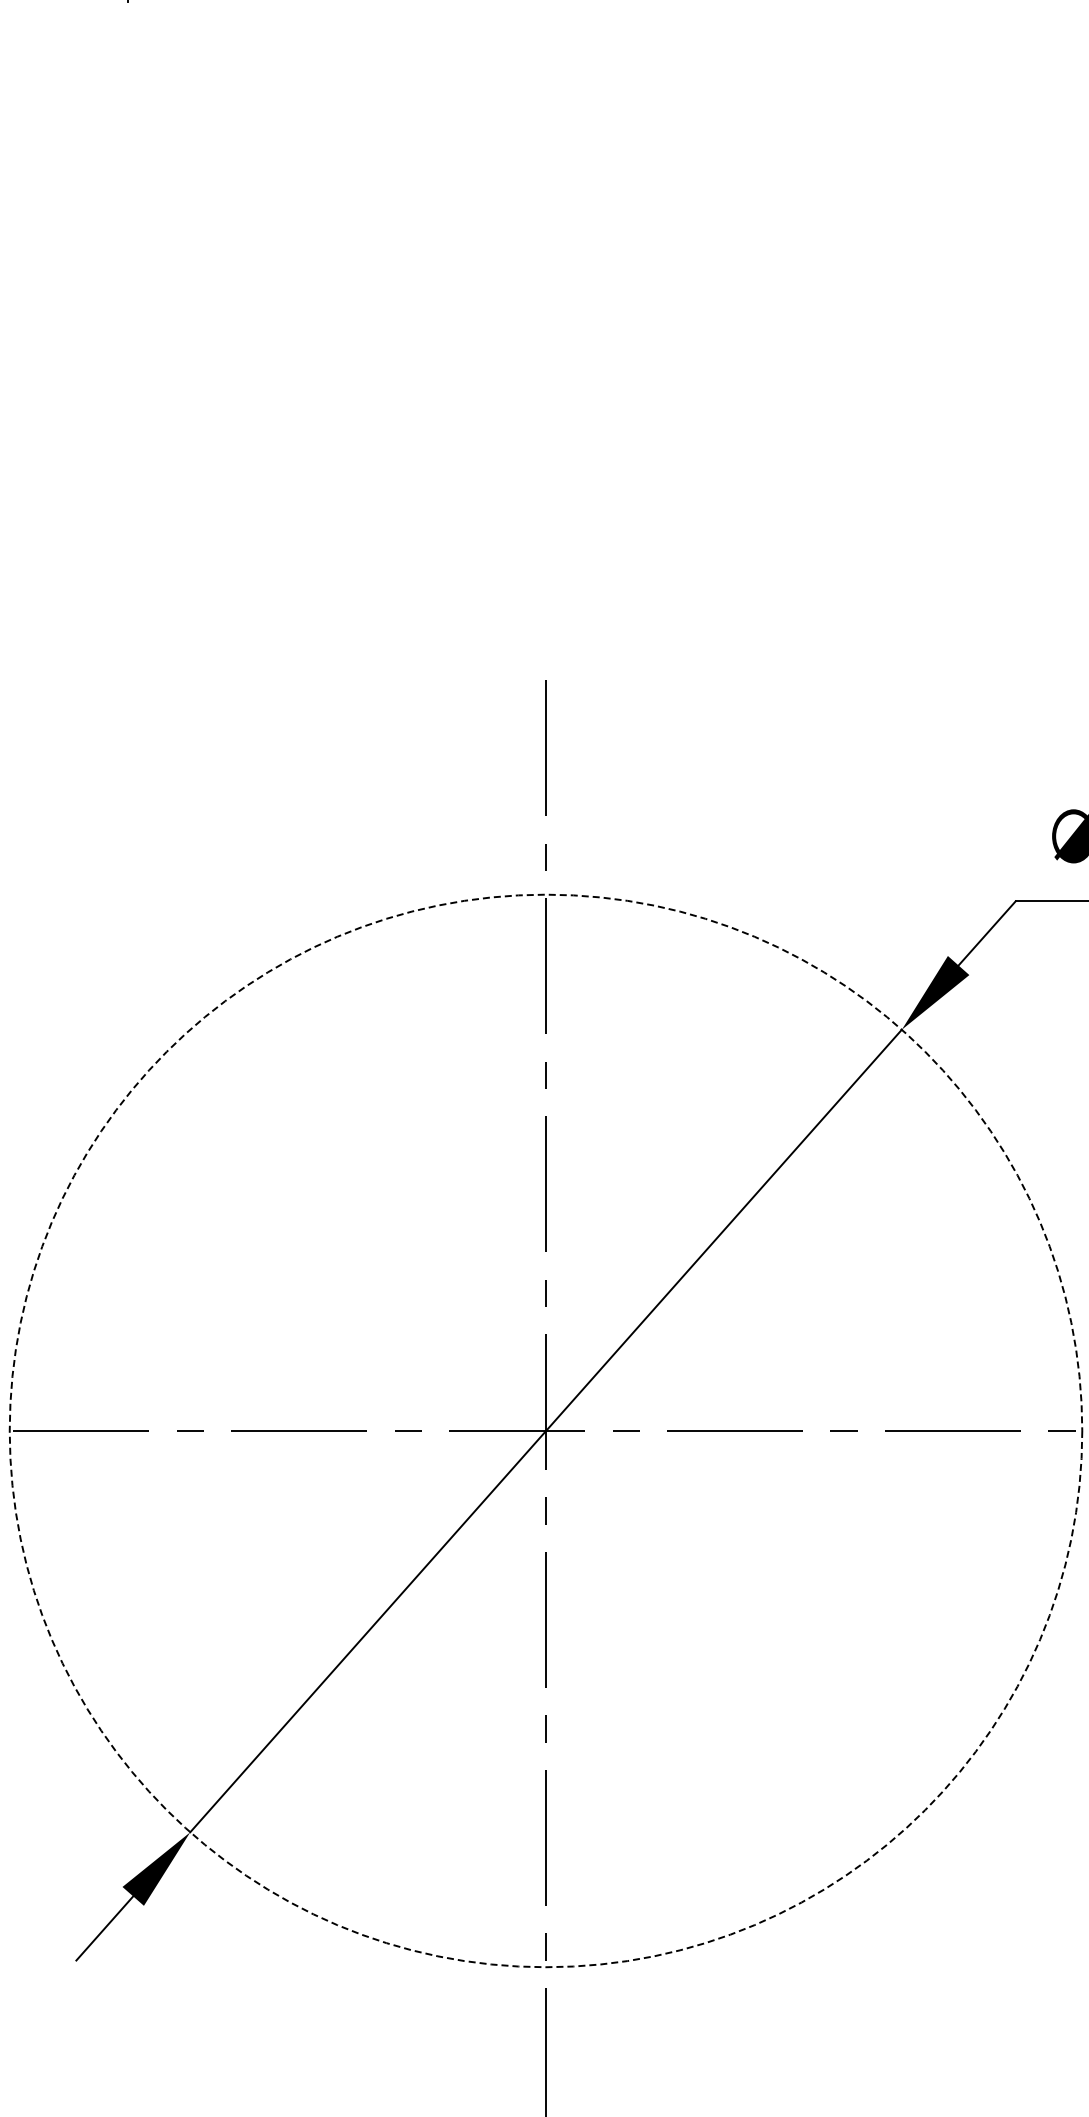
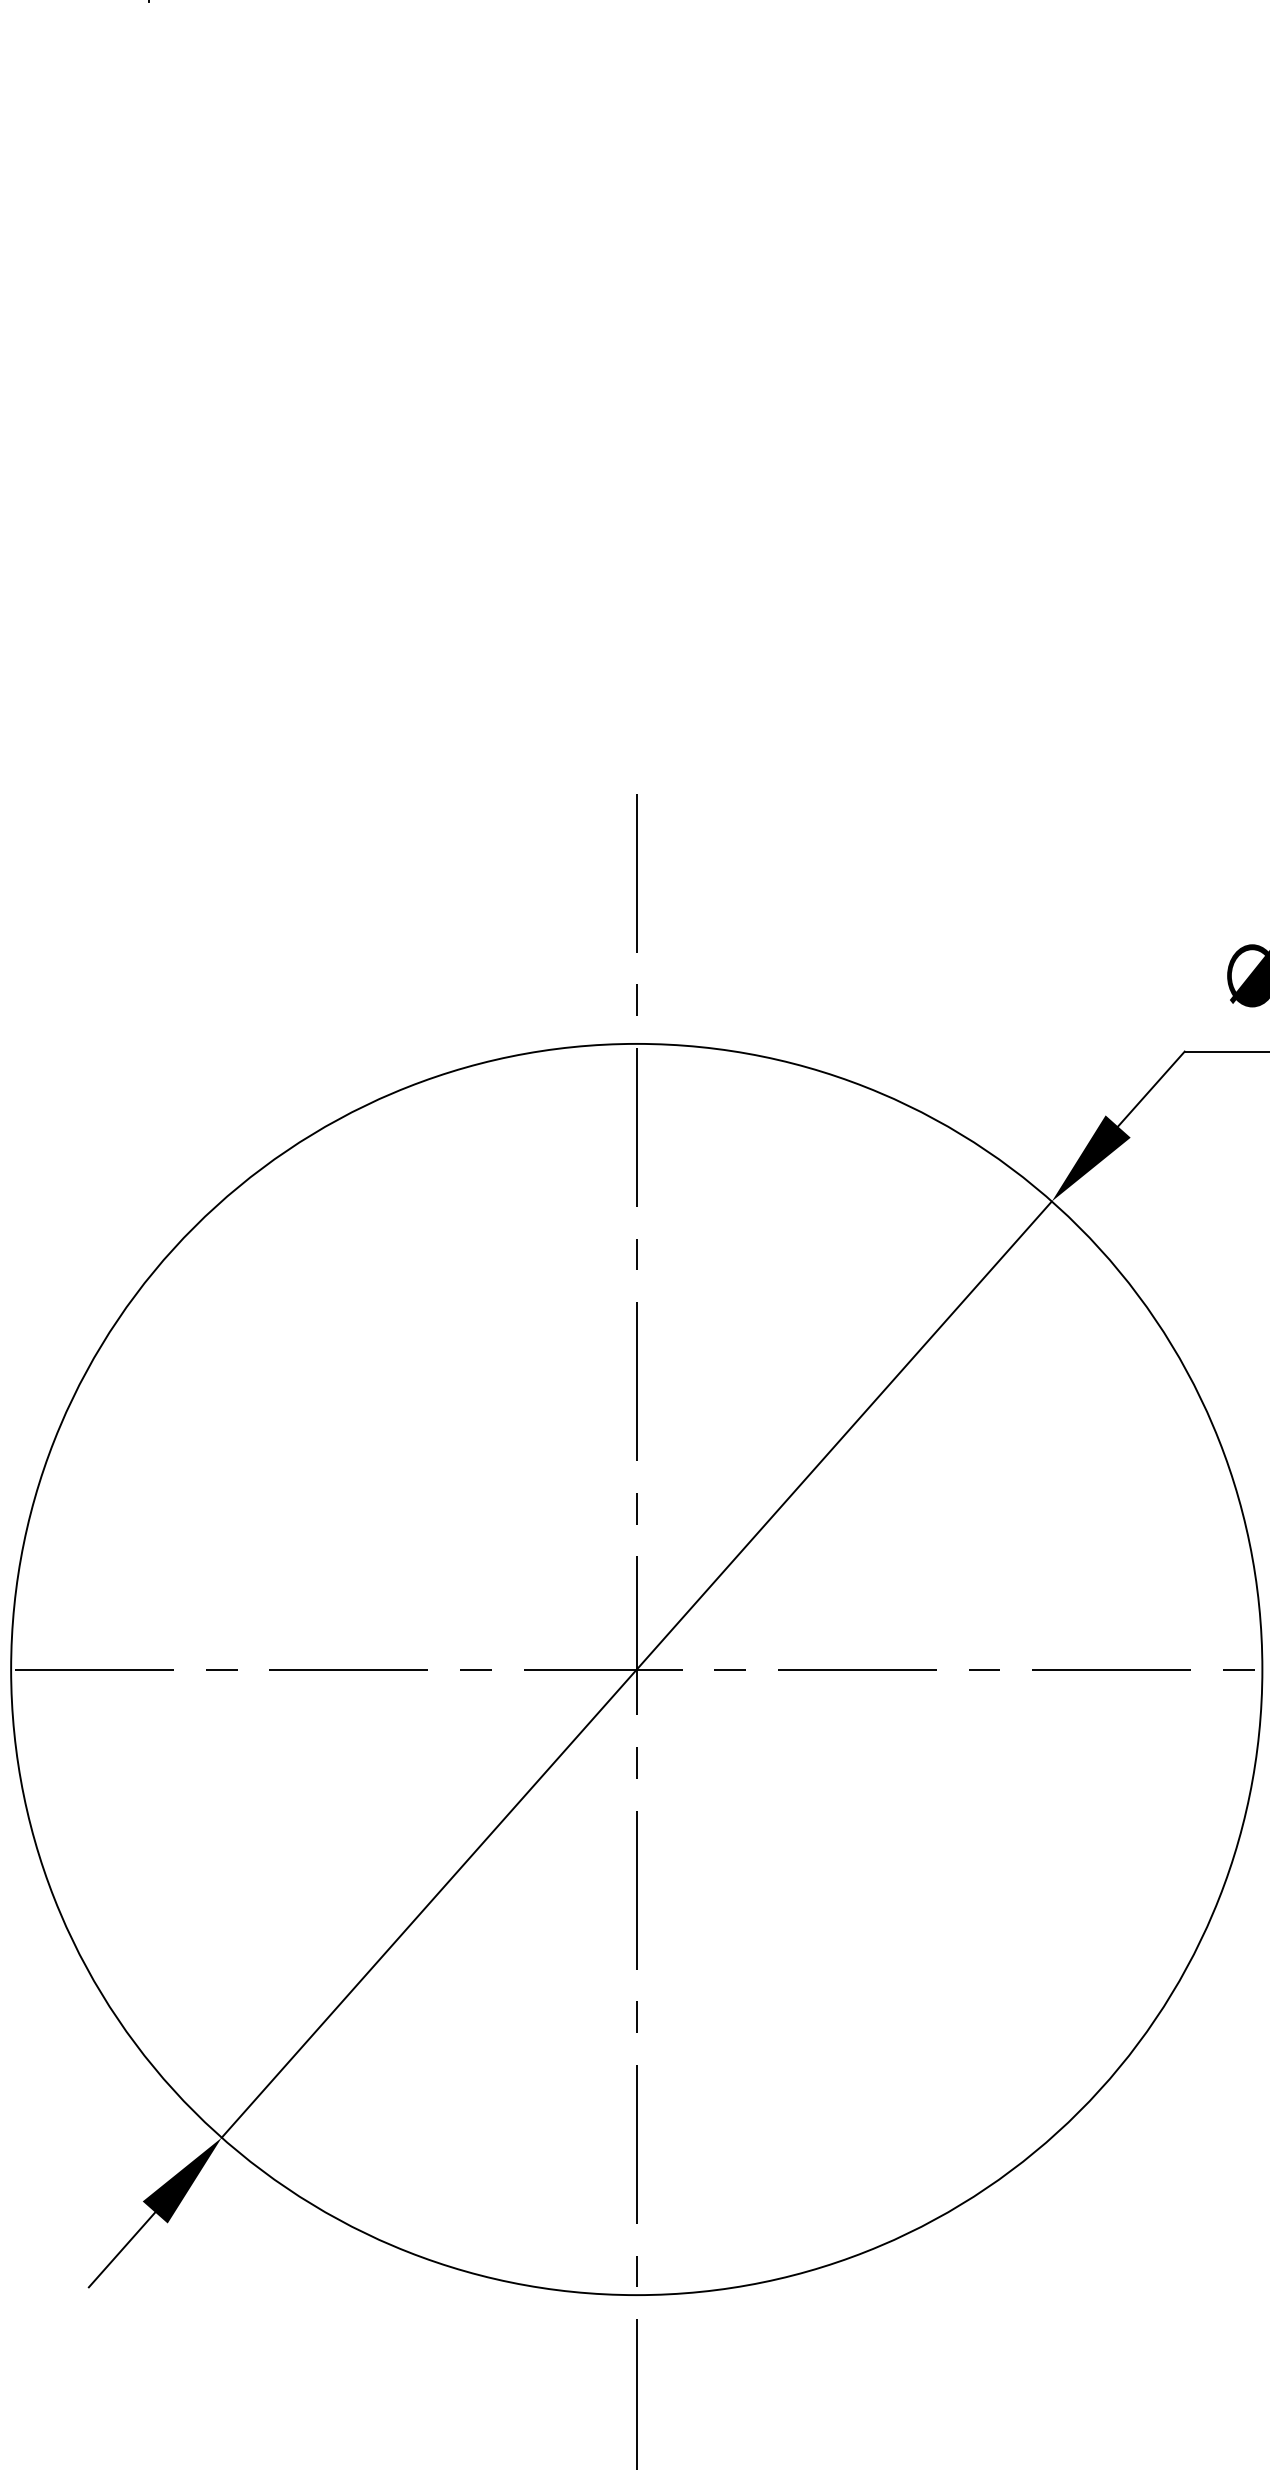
circle: (545, 1430) -> (636, 1668), dashed -> solid

